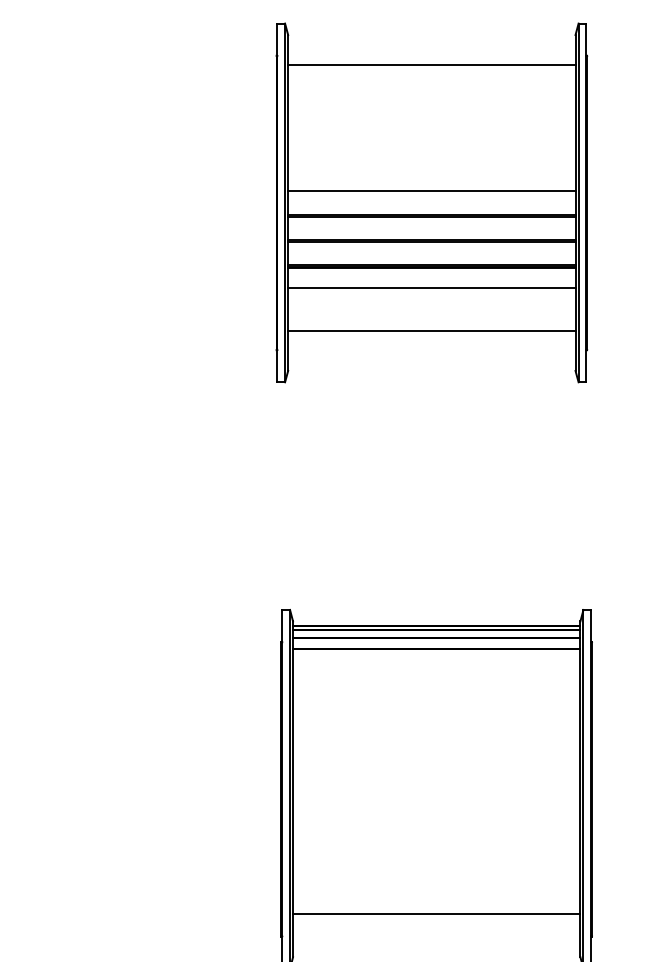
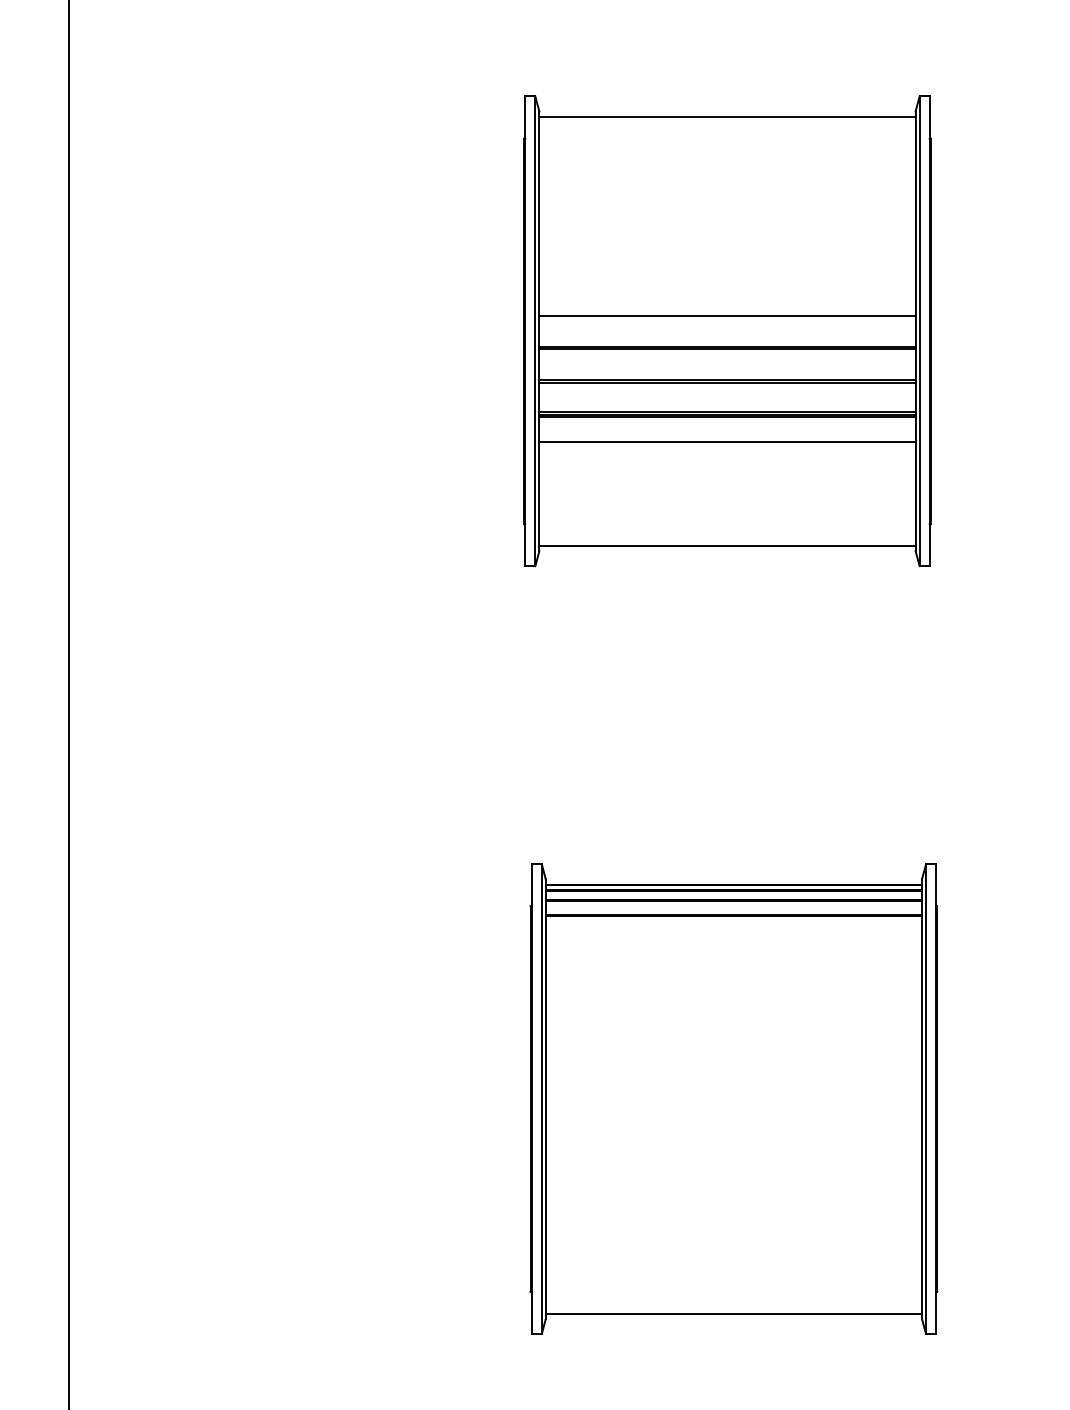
line: (431, 64) -> (727, 116), moved
line: (431, 330) -> (727, 545), moved
line: (436, 914) -> (733, 1313), moved

